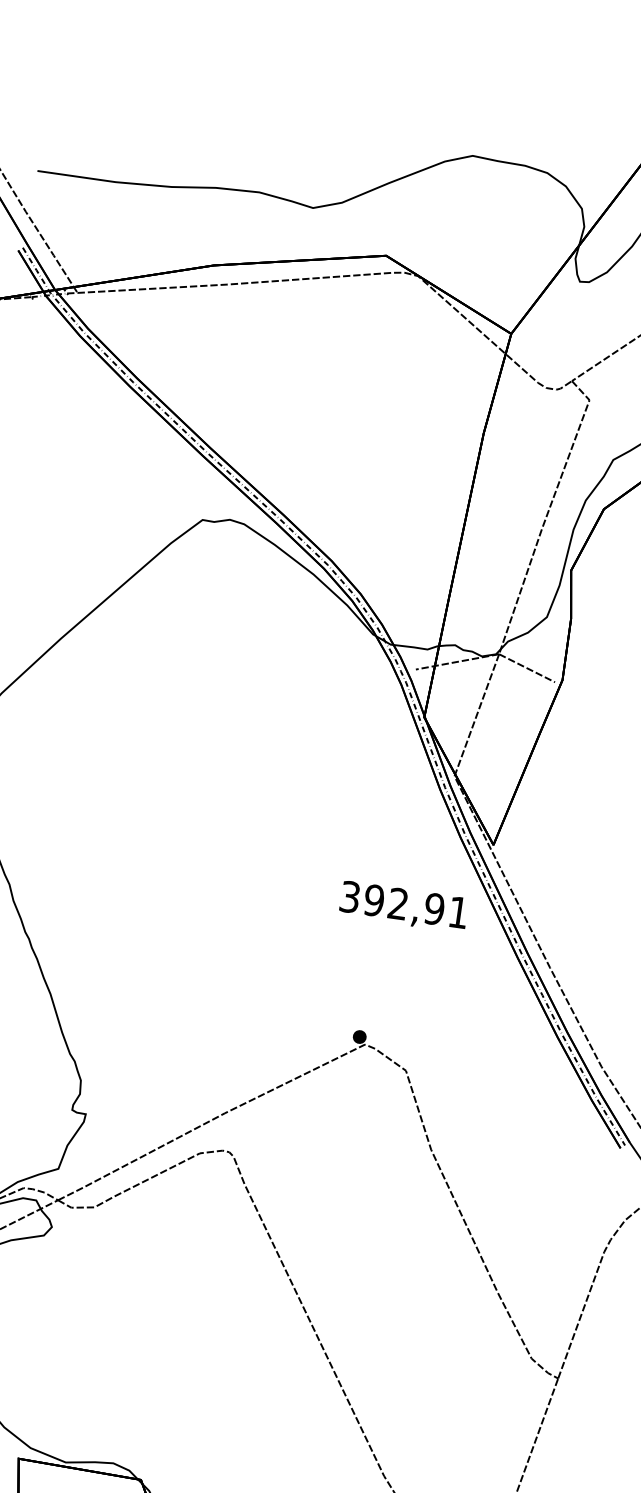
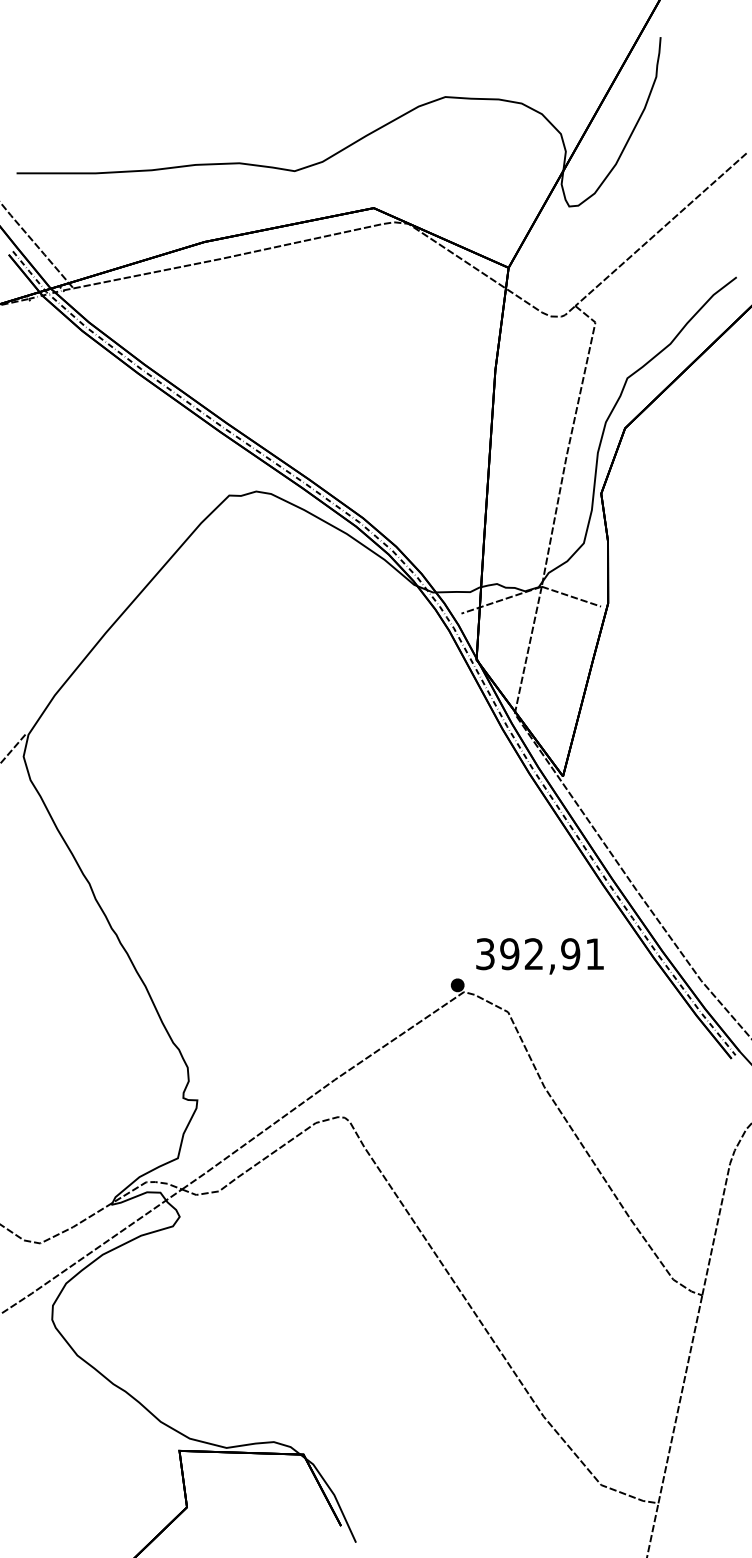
text: (403, 907) -> (539, 956), moved

